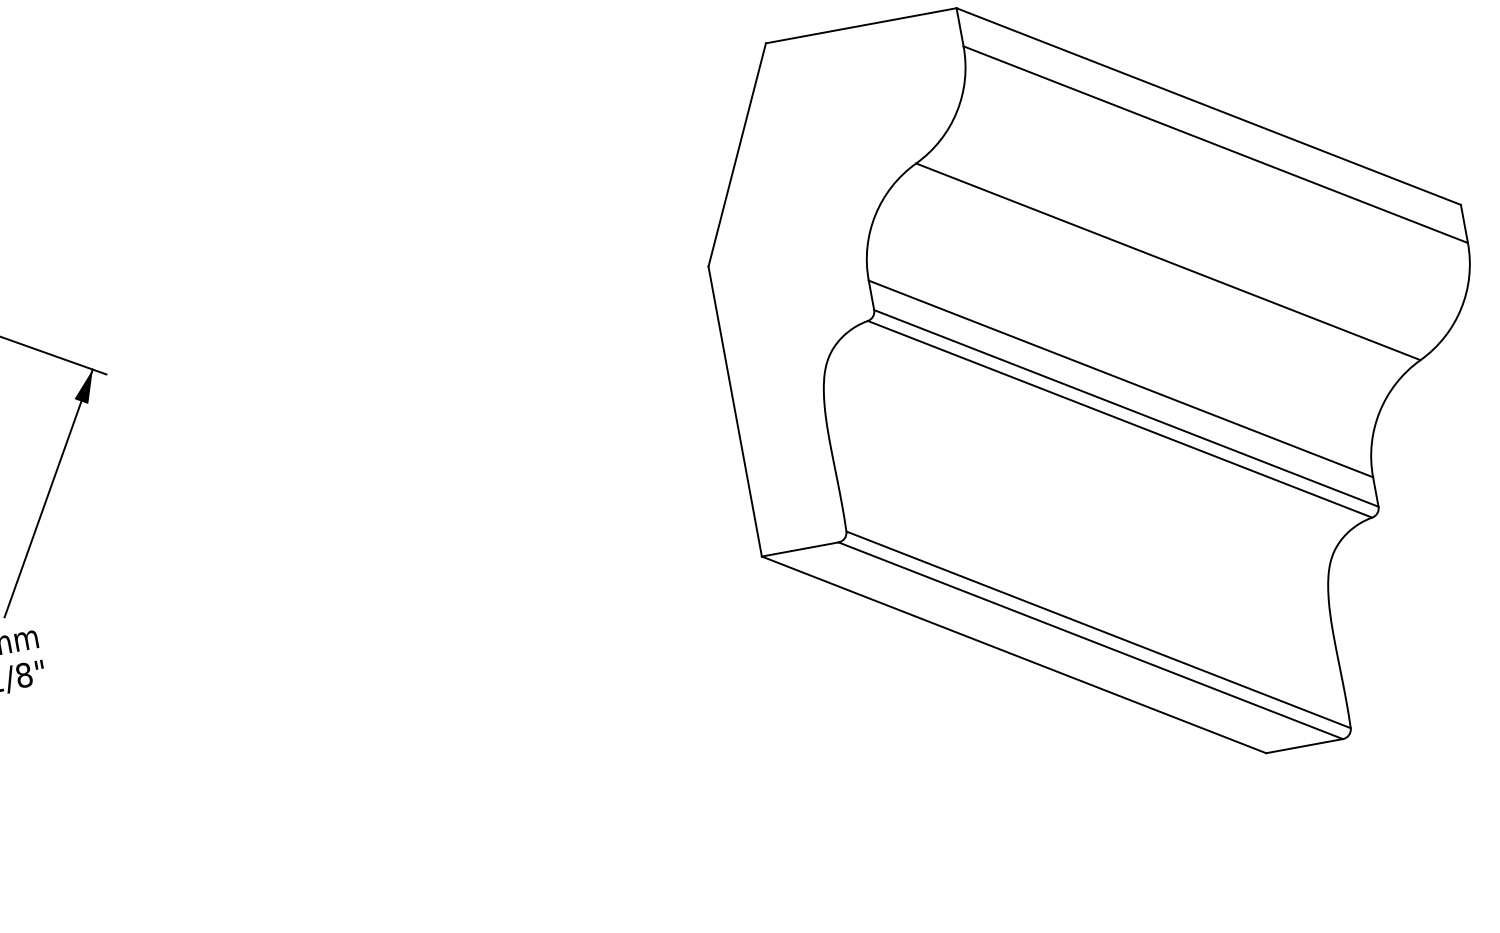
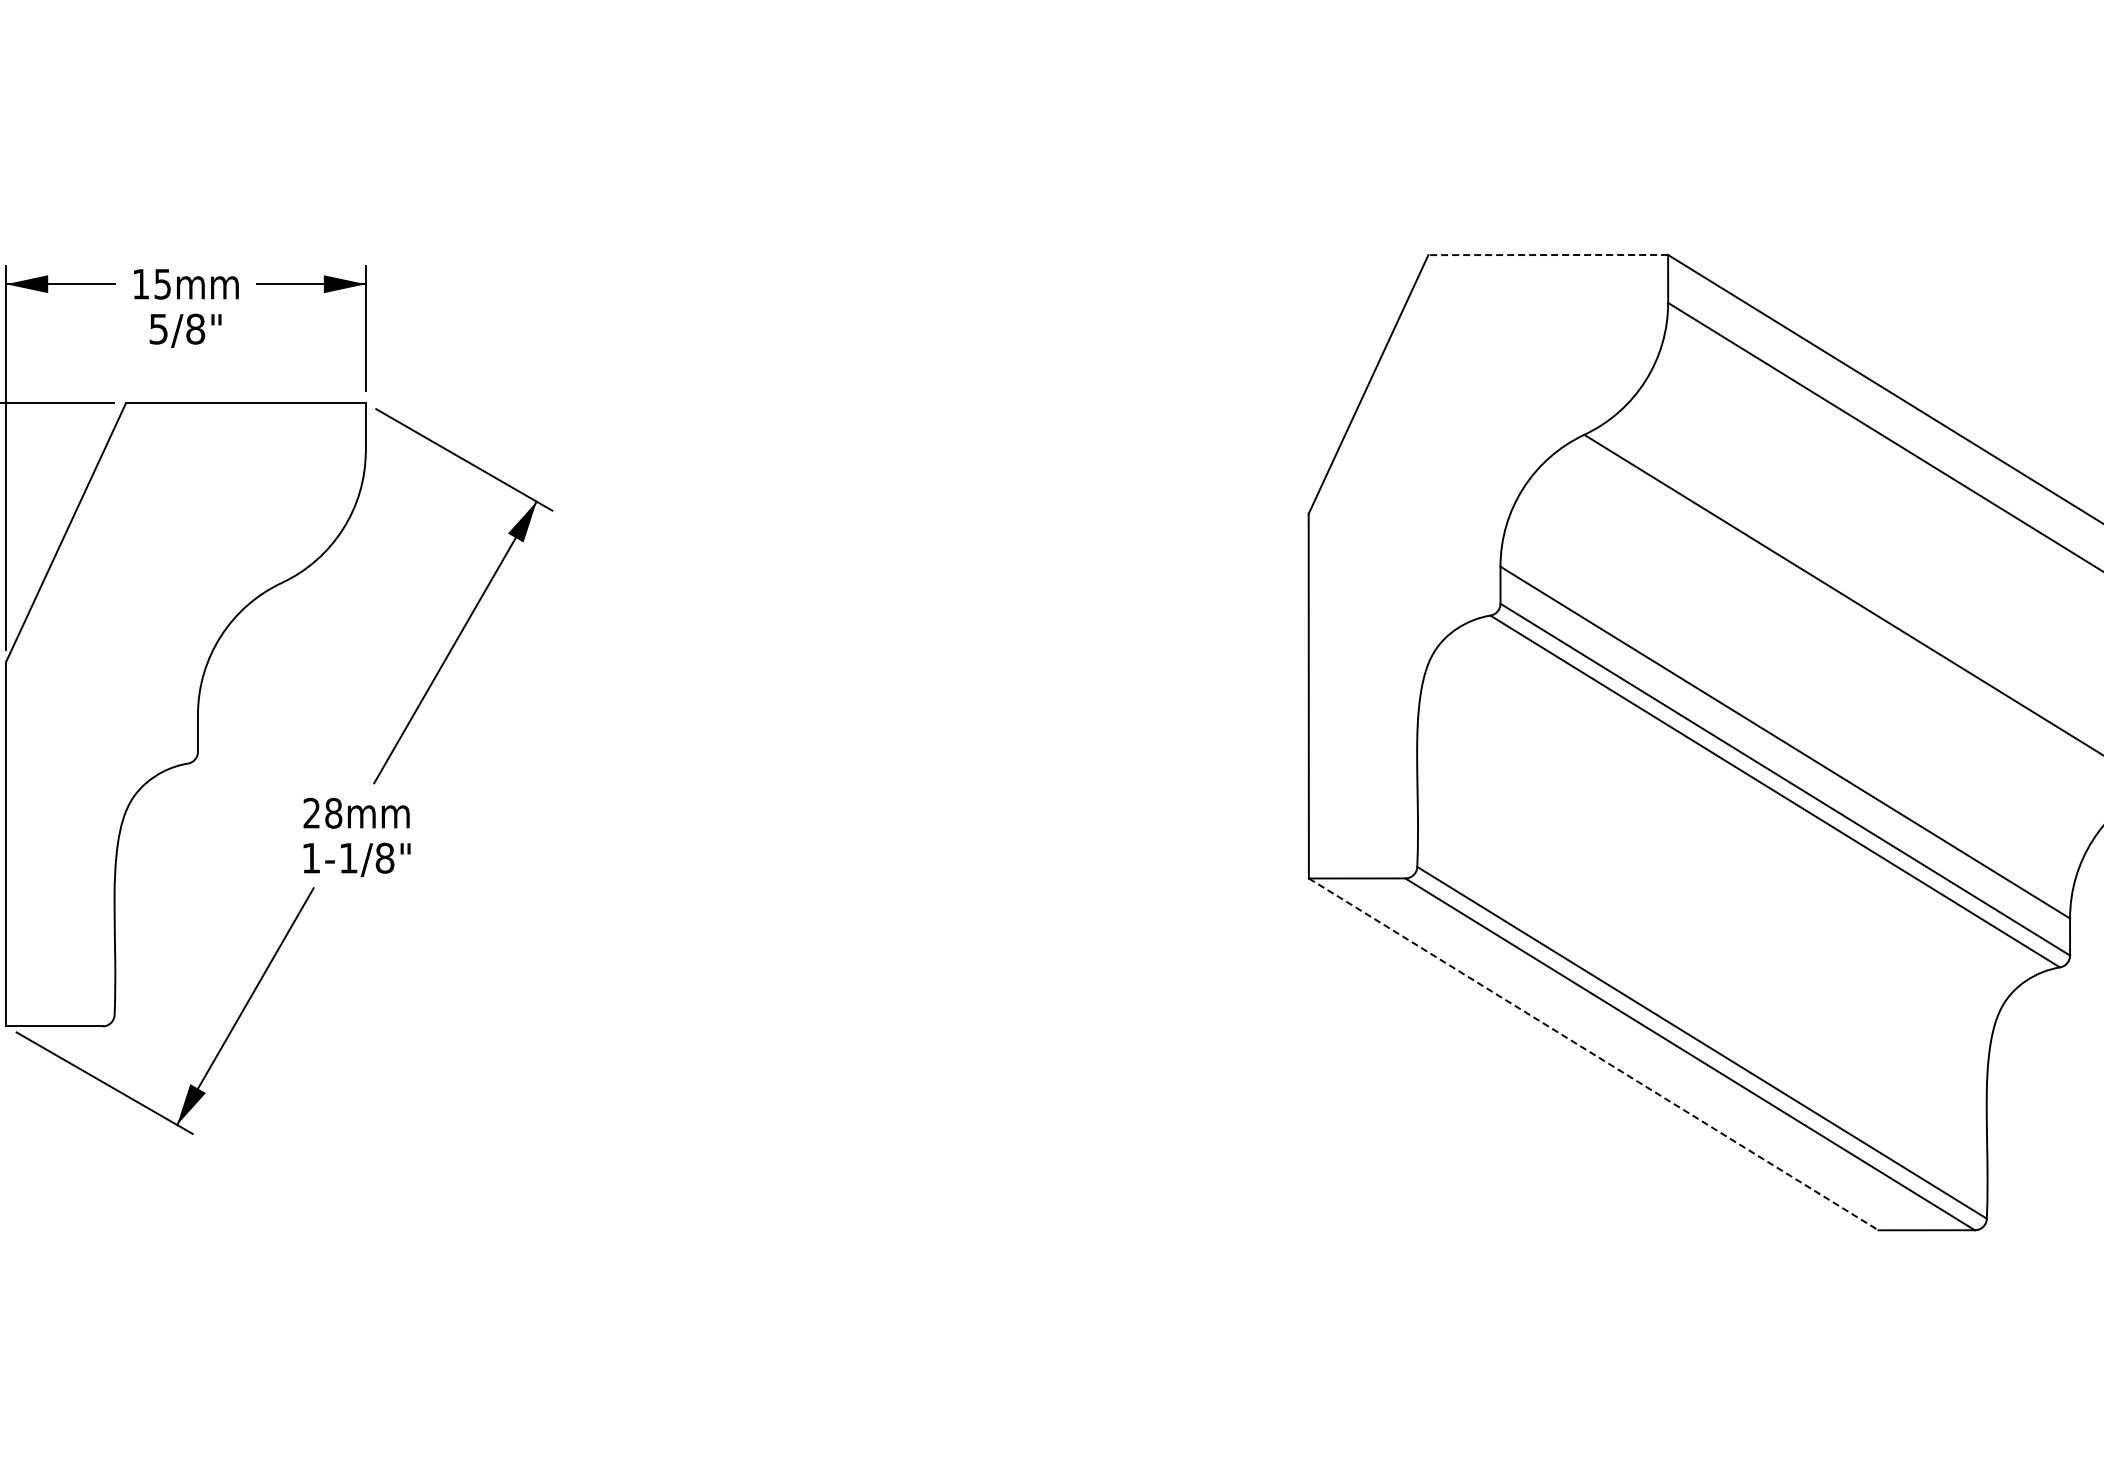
line: (861, 26) -> (1548, 255), solid -> dashed
line: (1013, 654) -> (1593, 1054), solid -> dashed

